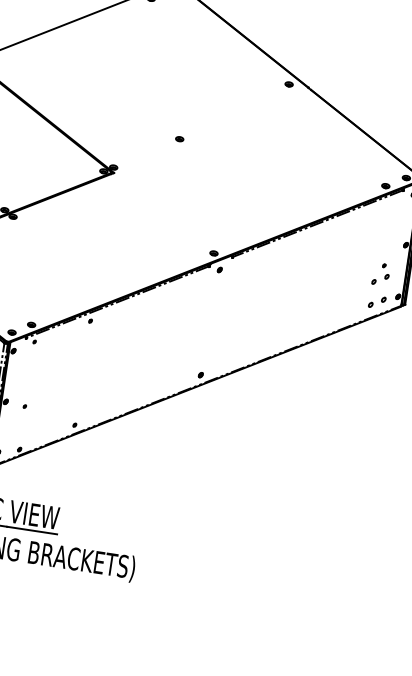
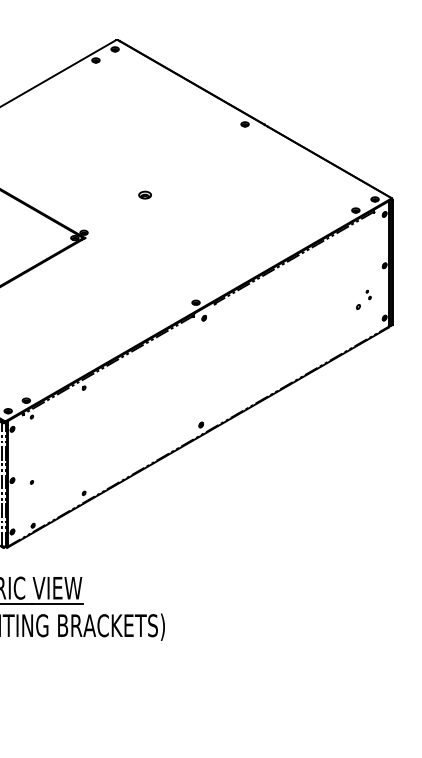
part: (179, 138) -> (144, 194), size x1.6
part: (385, 271) -> (368, 294), size x0.6
part: (376, 302) -> (364, 326), removed

